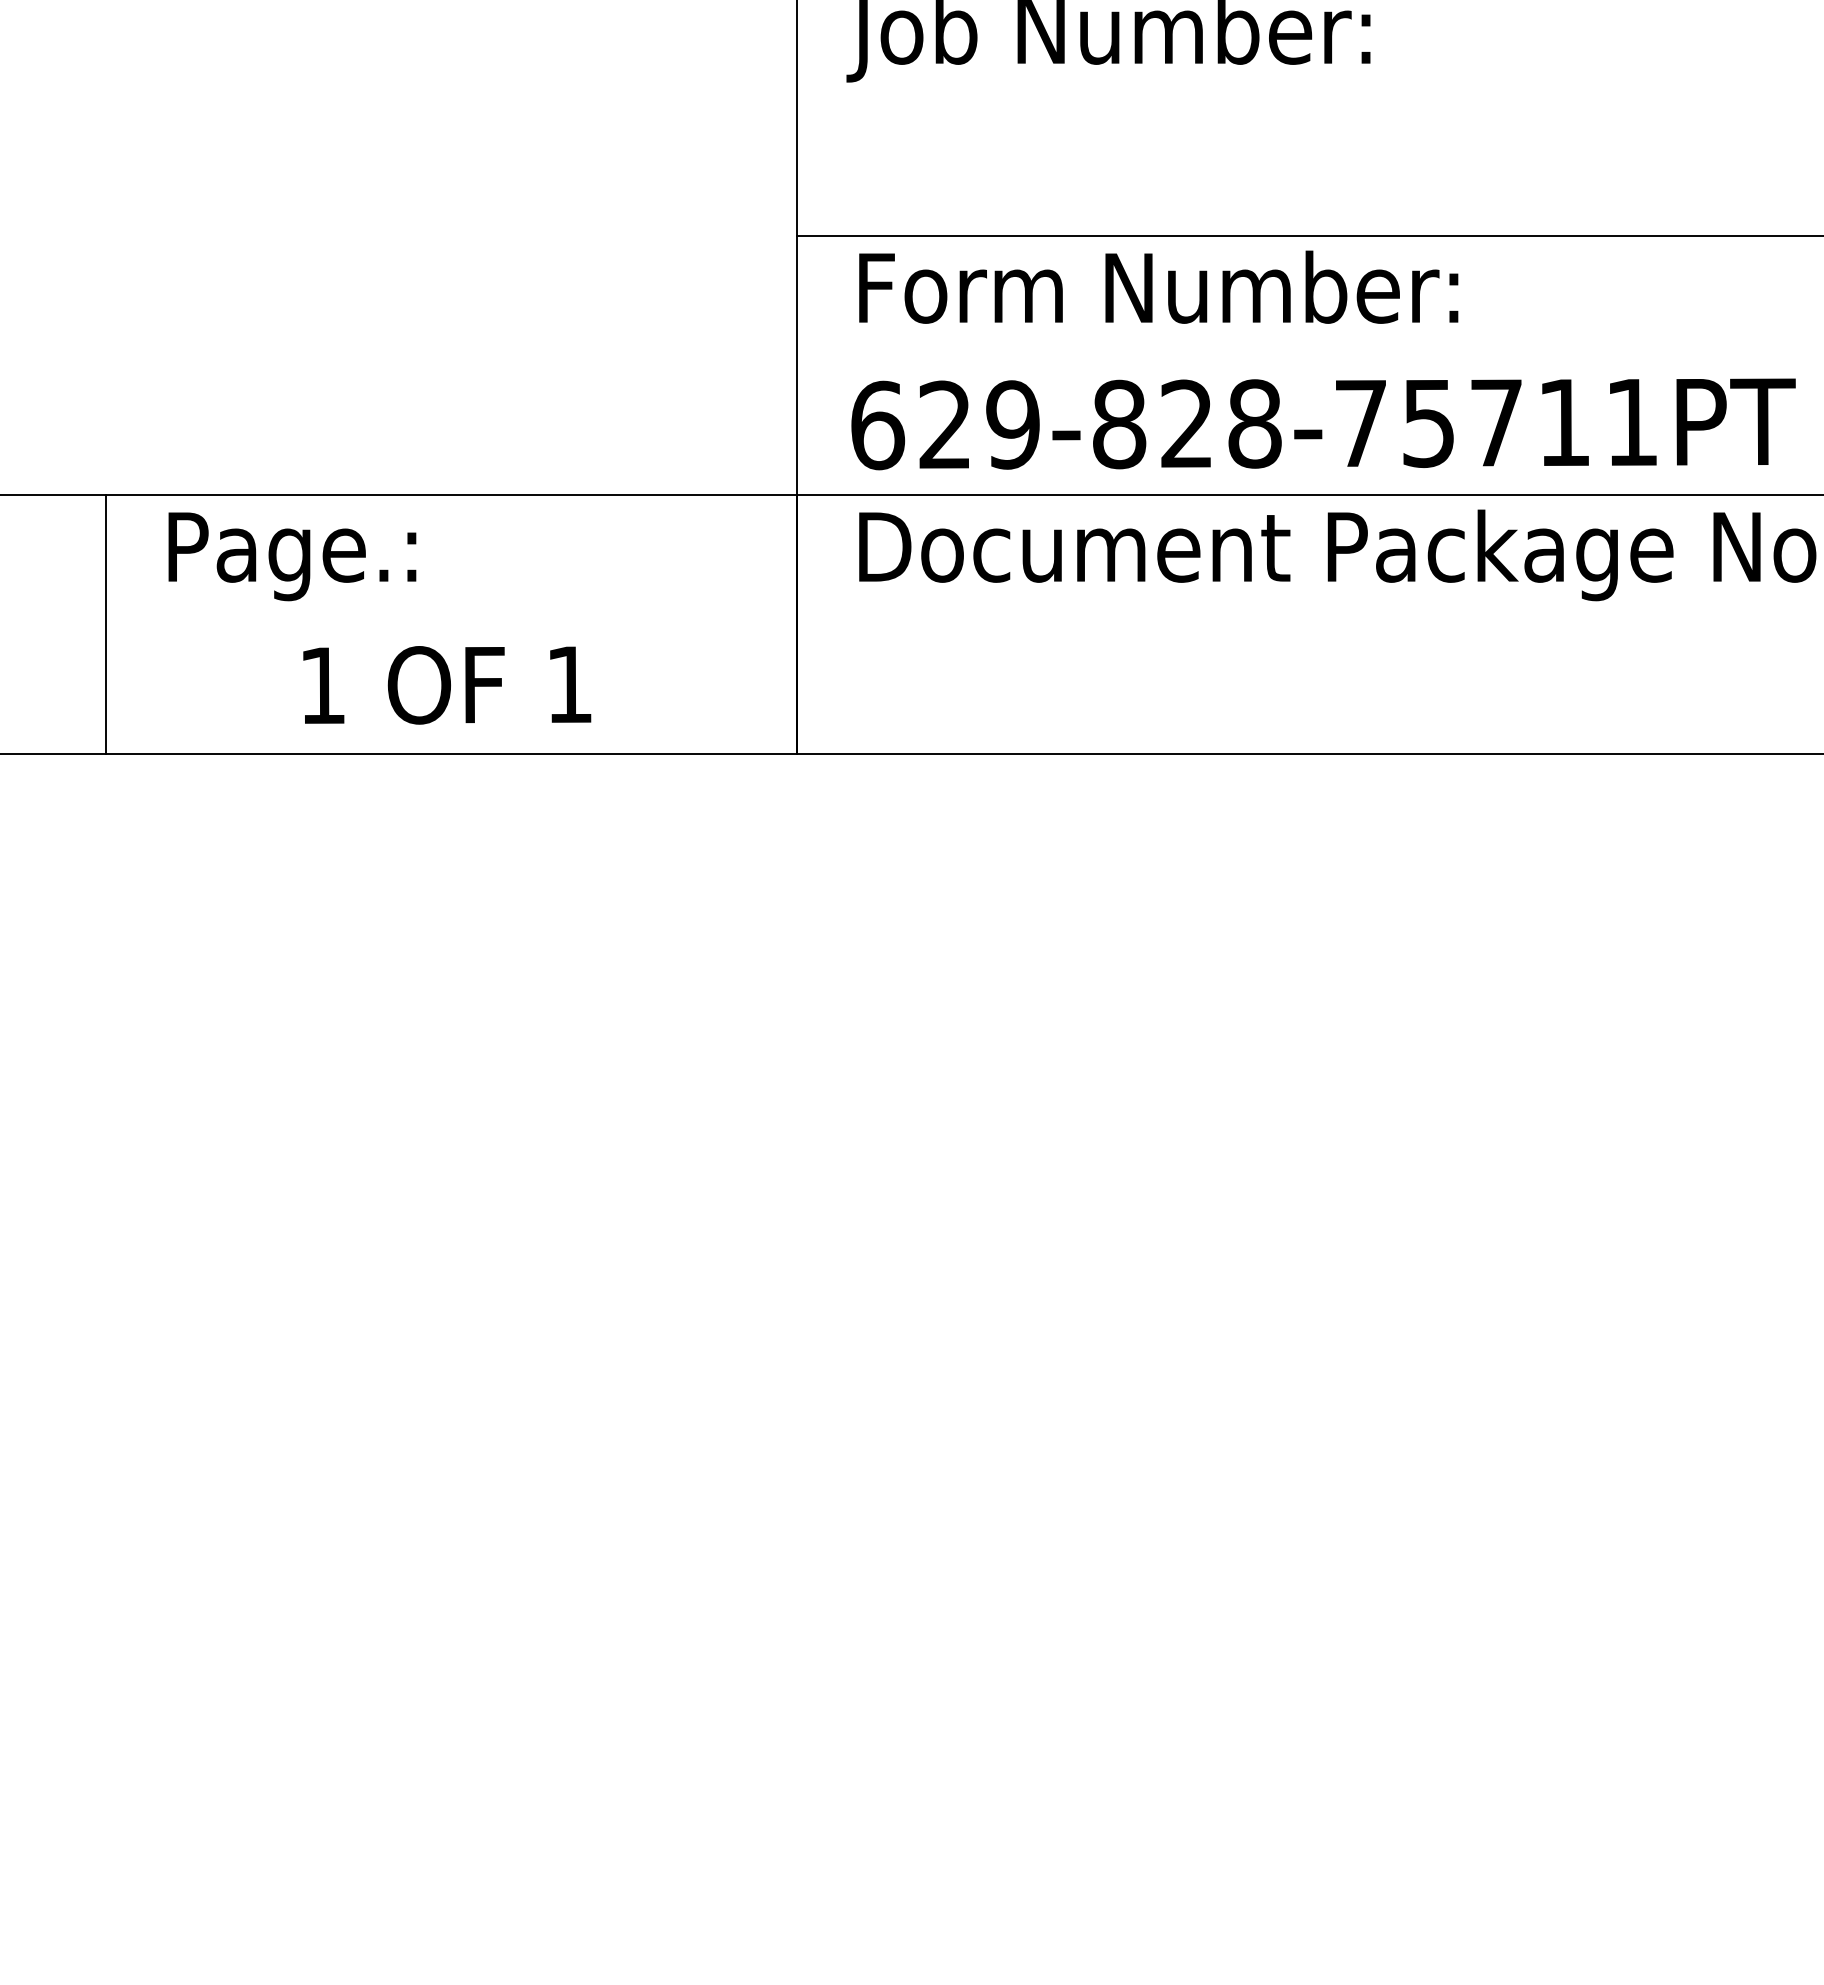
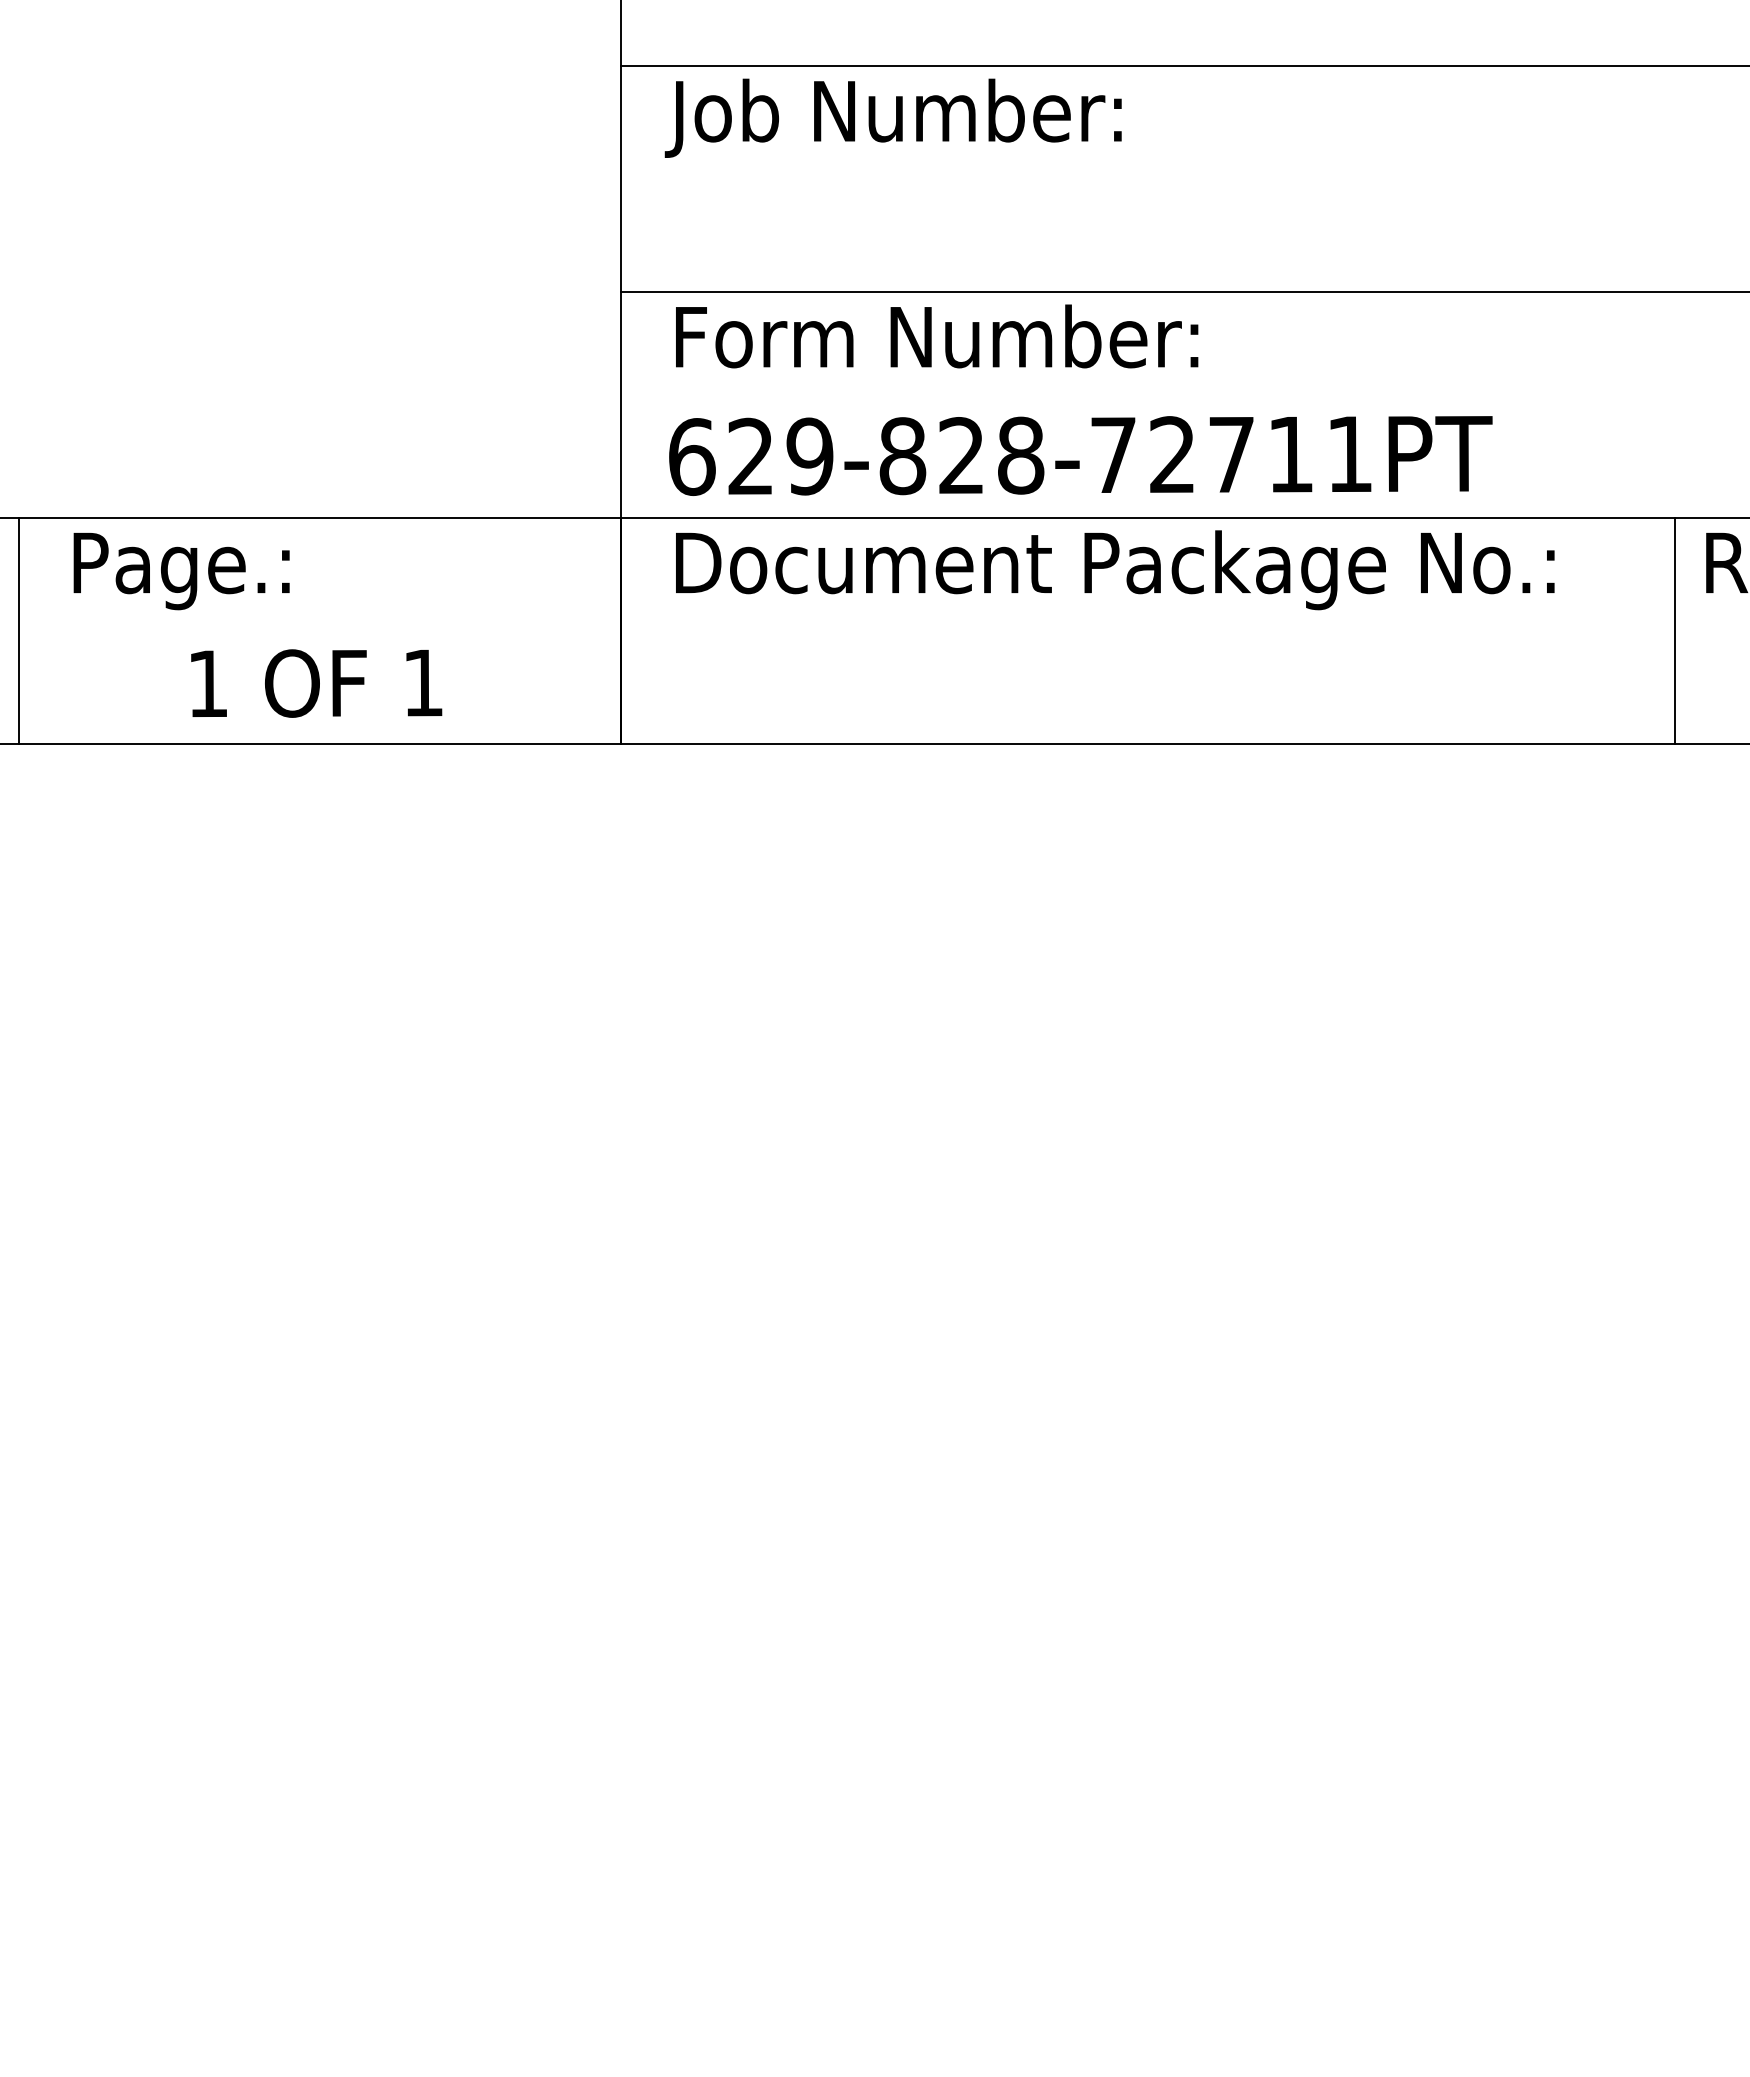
text: (1428, 423) -> (1172, 455), 629-828-75711PT -> 629-828-72711PT

